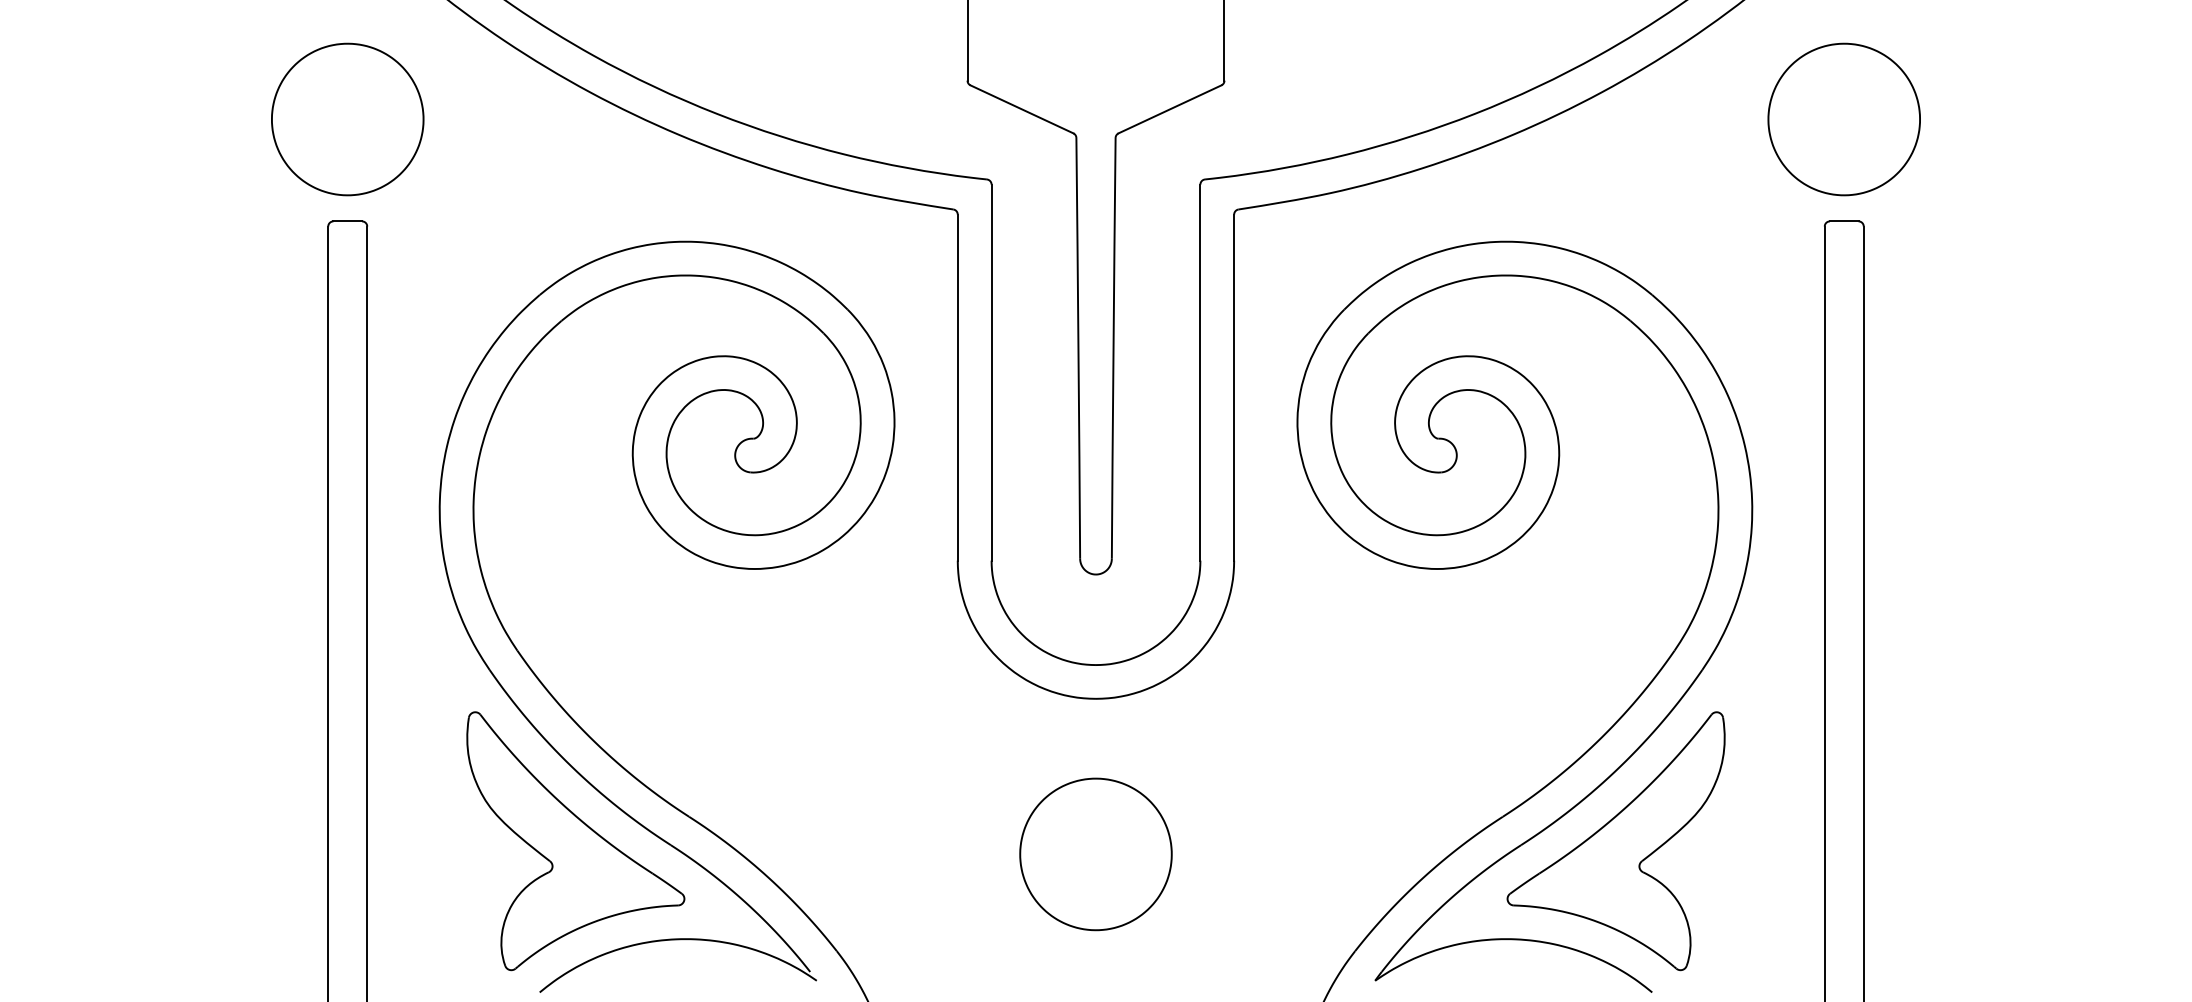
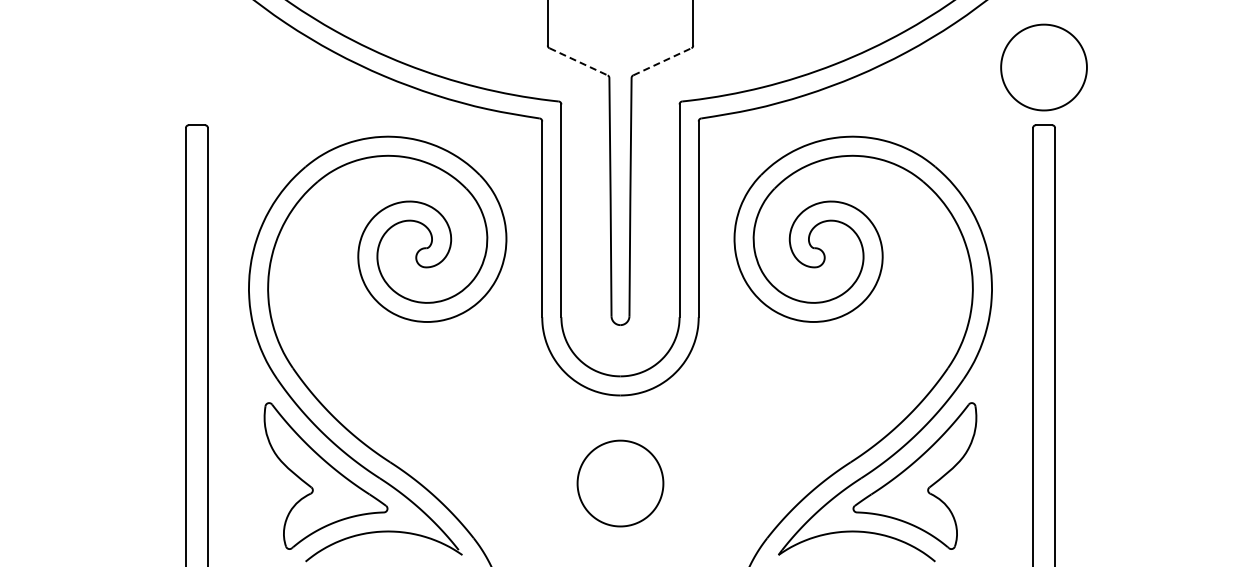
line: (1170, 108) -> (662, 61), solid -> dashed
line: (1023, 110) -> (579, 62), solid -> dashed
part: (346, 119) -> (196, 67), removed

